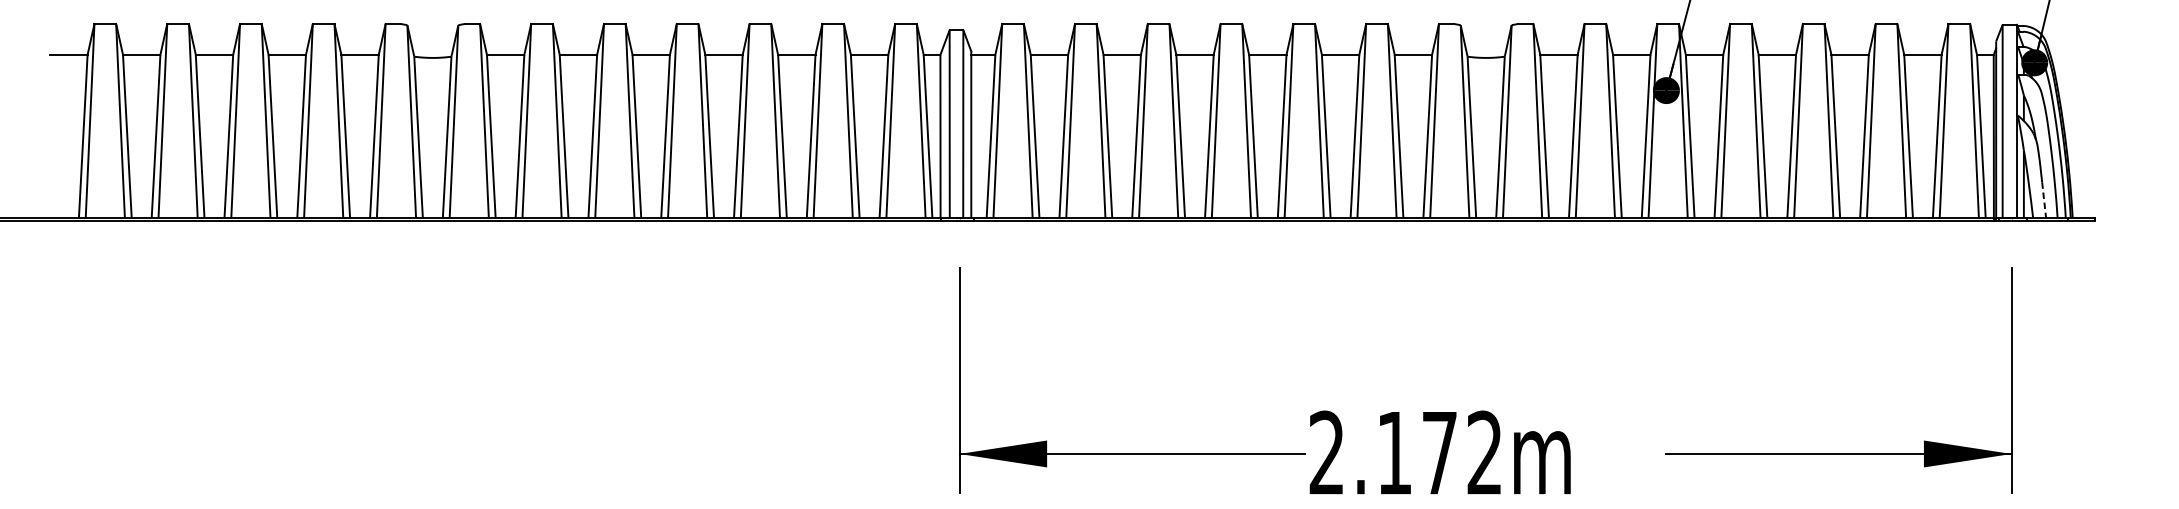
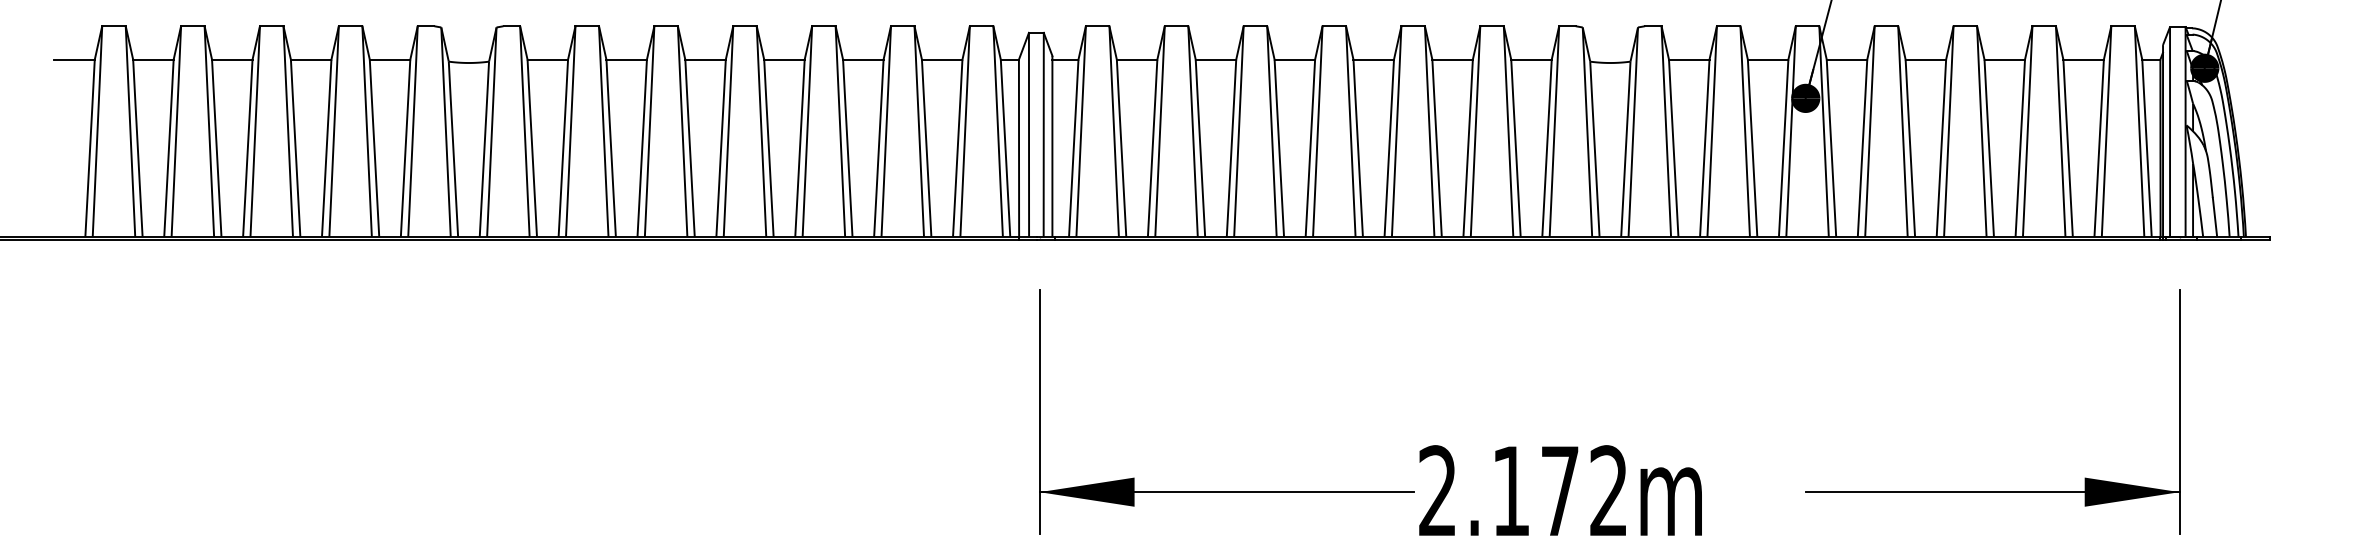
line: (2044, 200) -> (2215, 217), dashed -> solid

